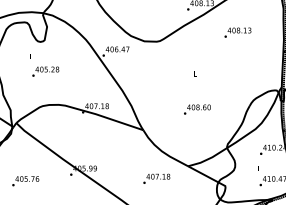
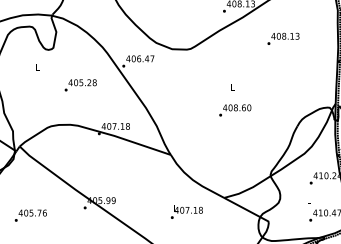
text: (45, 71) -> (80, 85), moved
text: (197, 109) -> (235, 110), moved

